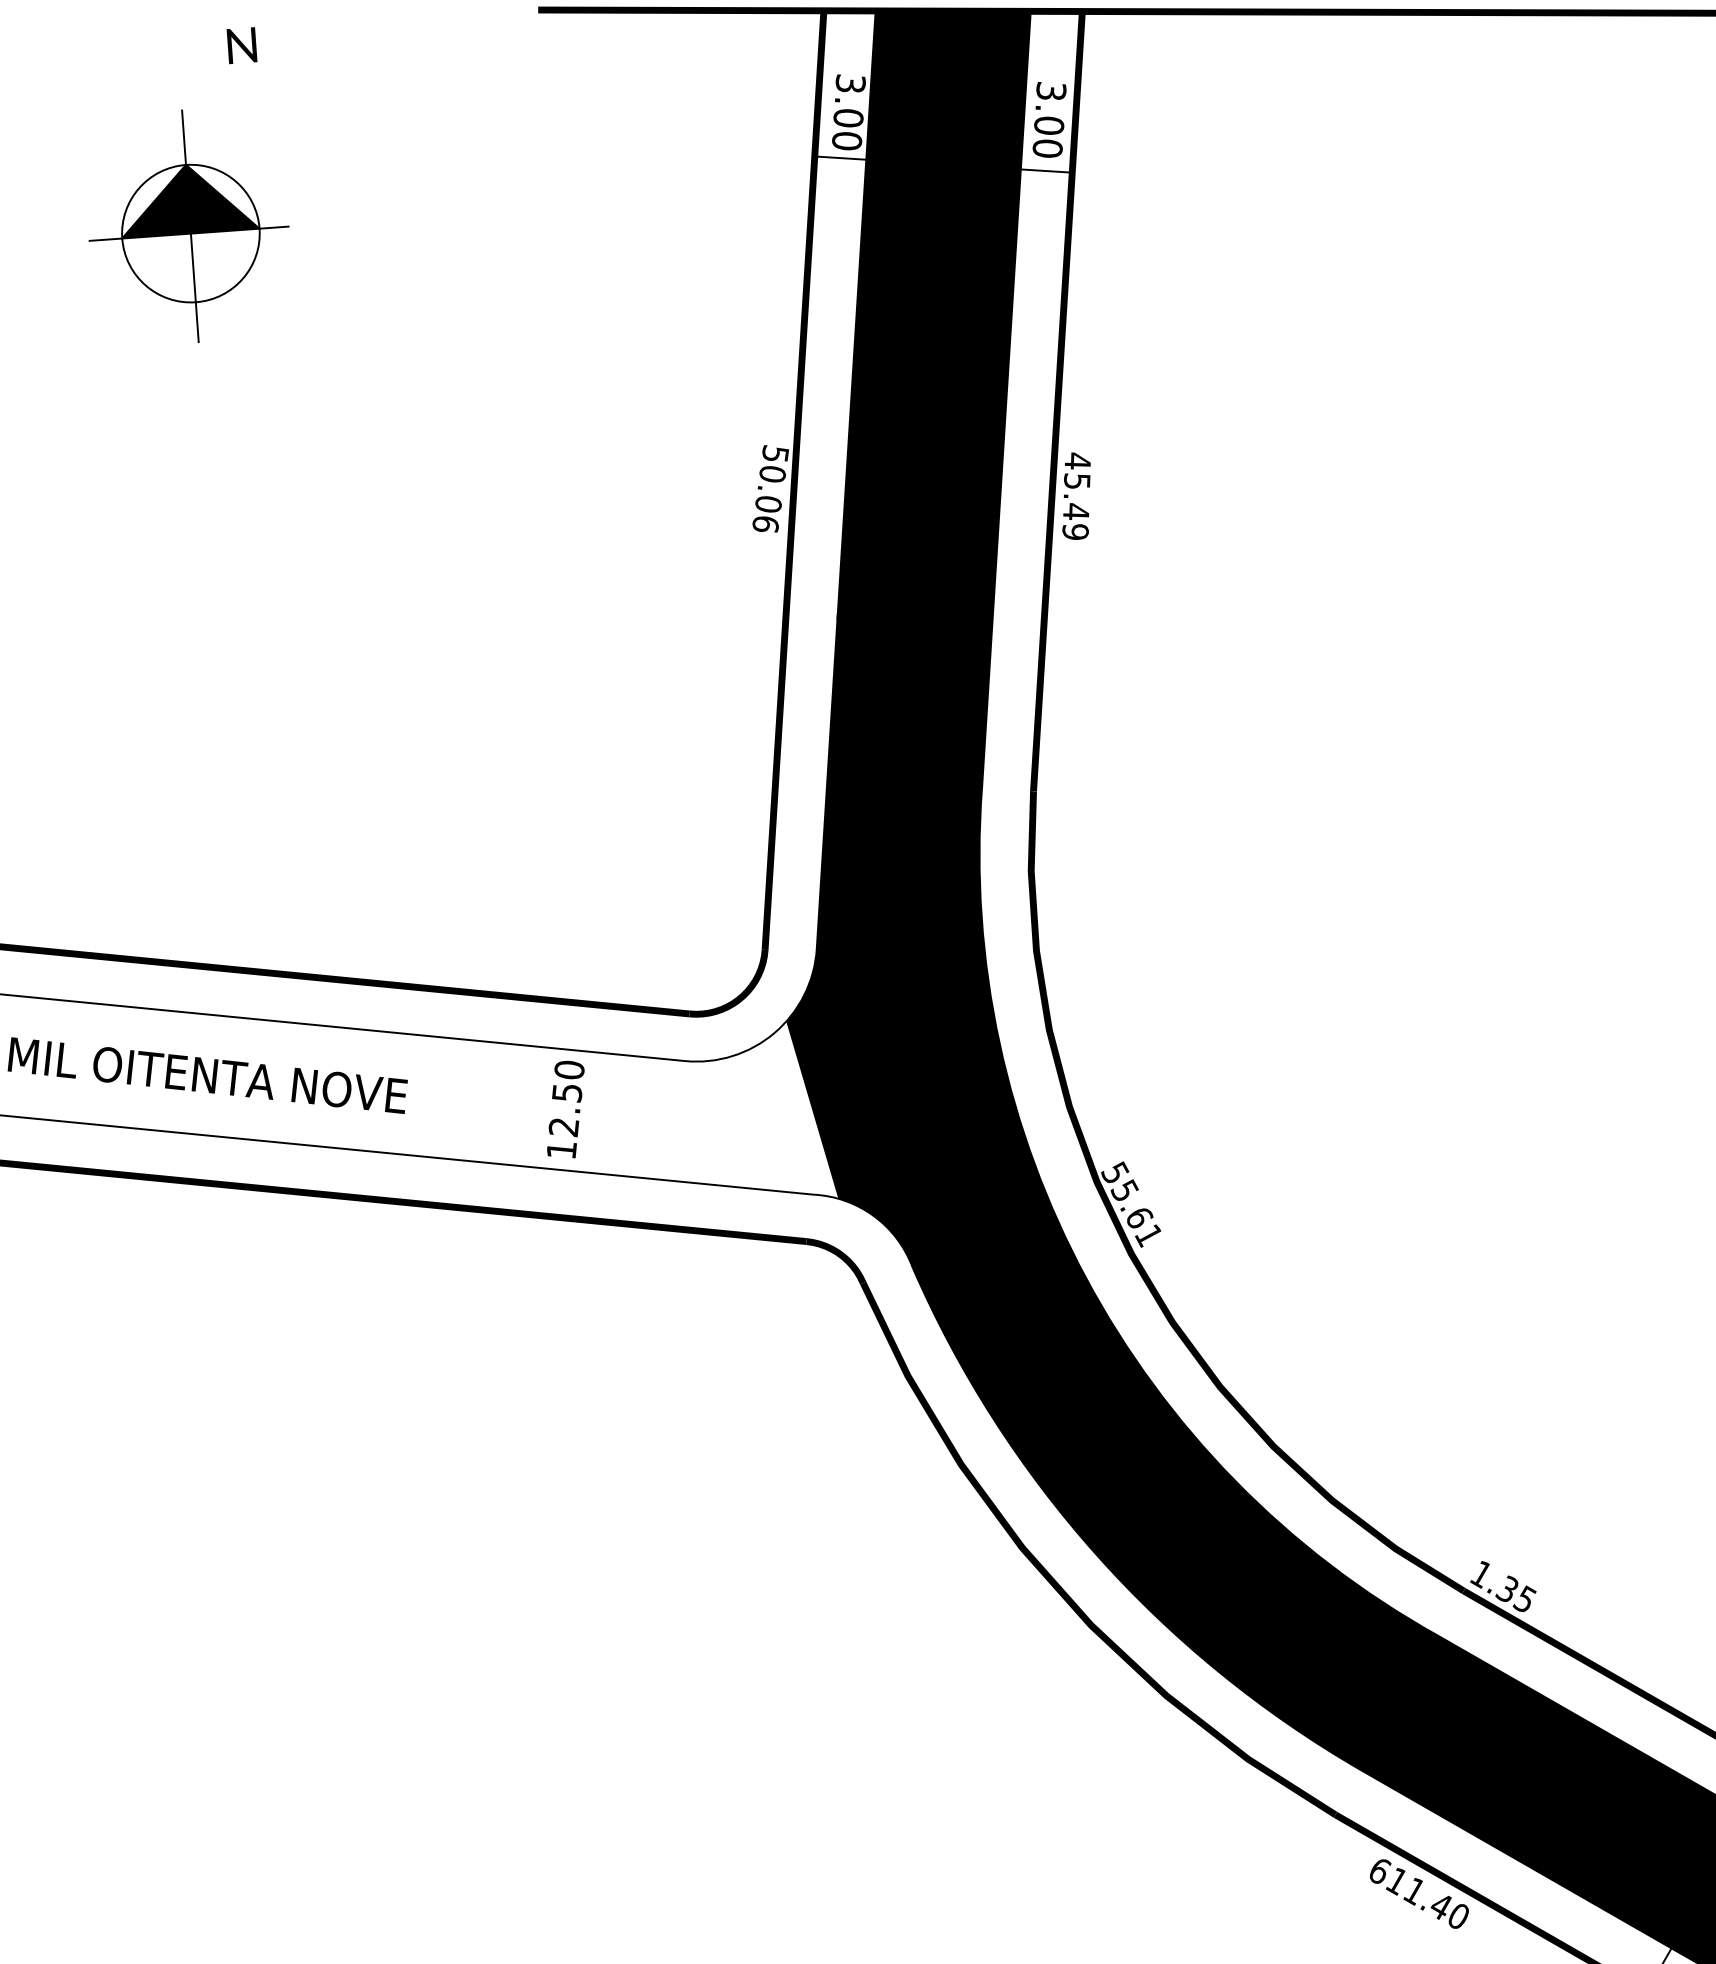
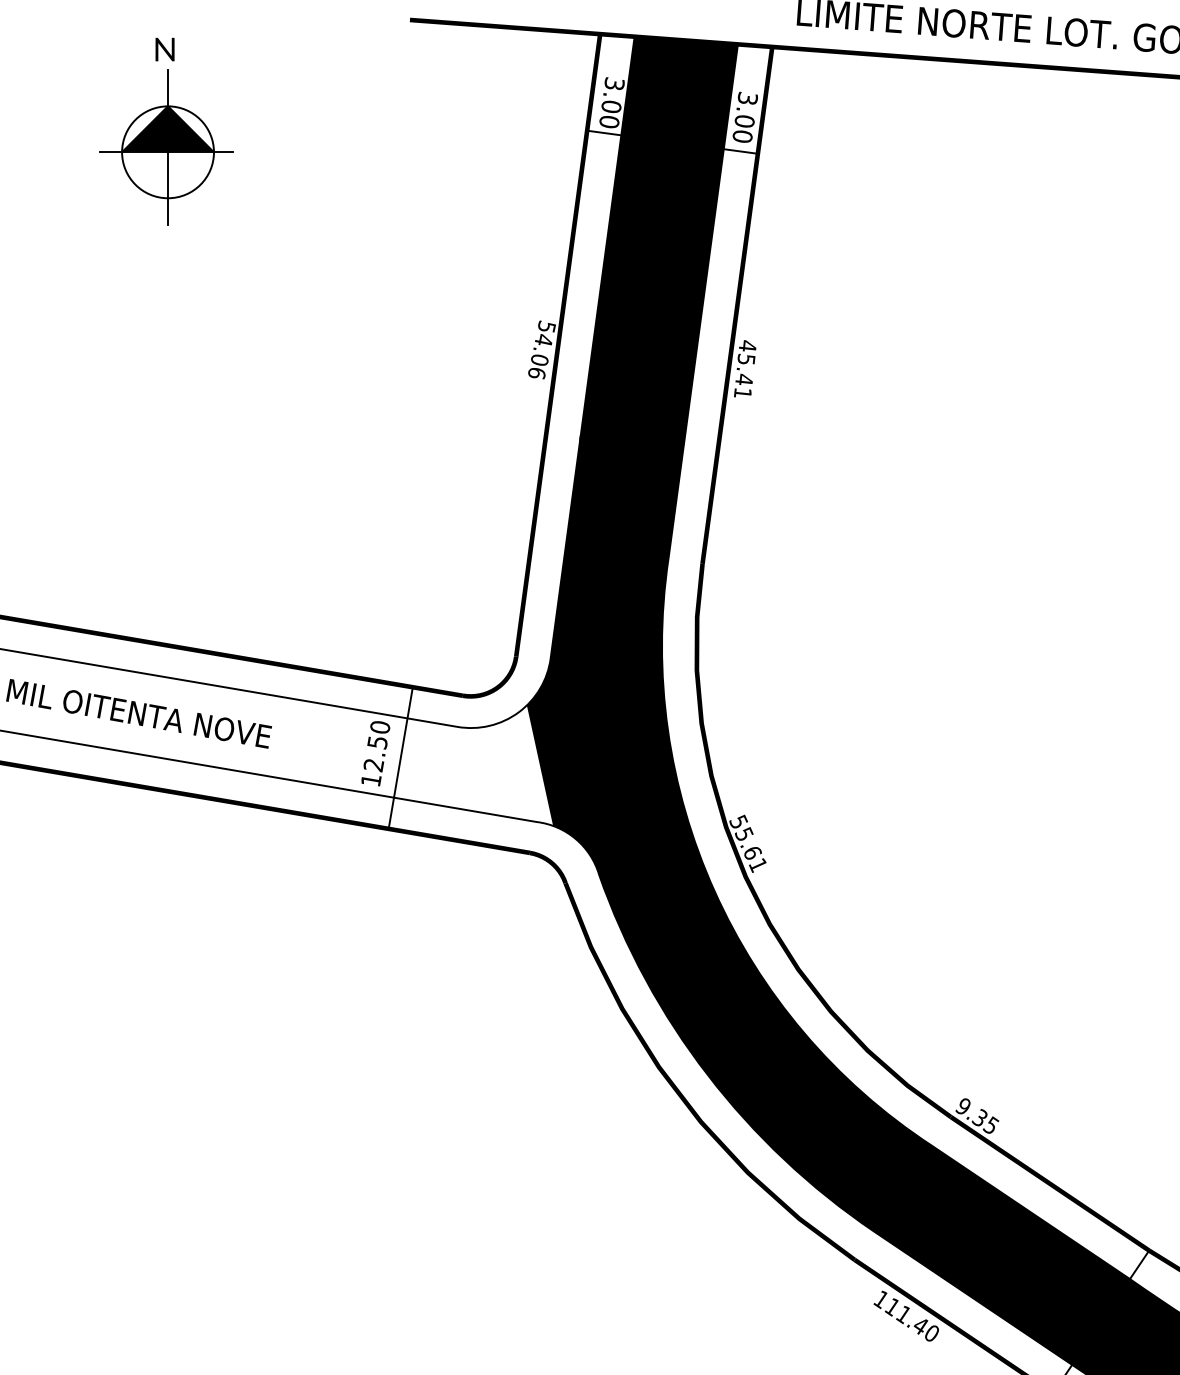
text: (241, 45) -> (164, 49), moved
text: (771, 473) -> (543, 339), 50.06 -> 54.06
text: (1074, 532) -> (742, 393), 45.49 -> 45.41
line: (603, 1112) -> (400, 757), added
text: (1480, 1575) -> (962, 1107), 1.35 -> 9.35
text: (1379, 1871) -> (881, 1299), 611.40 -> 111.40

